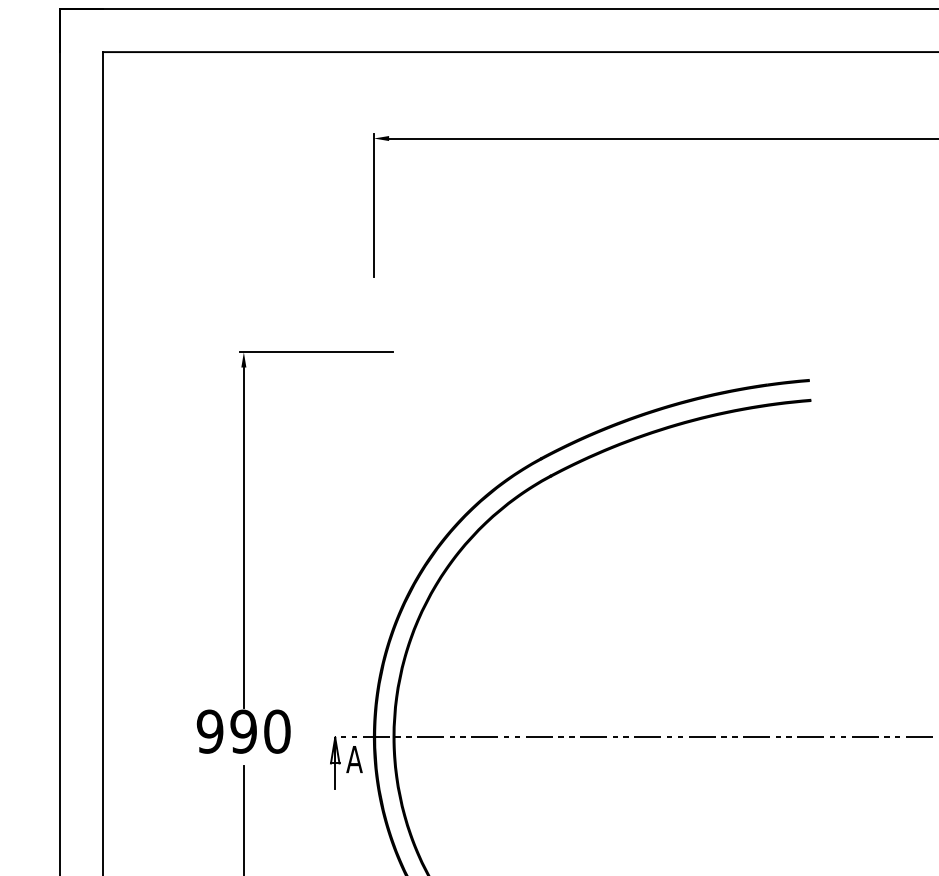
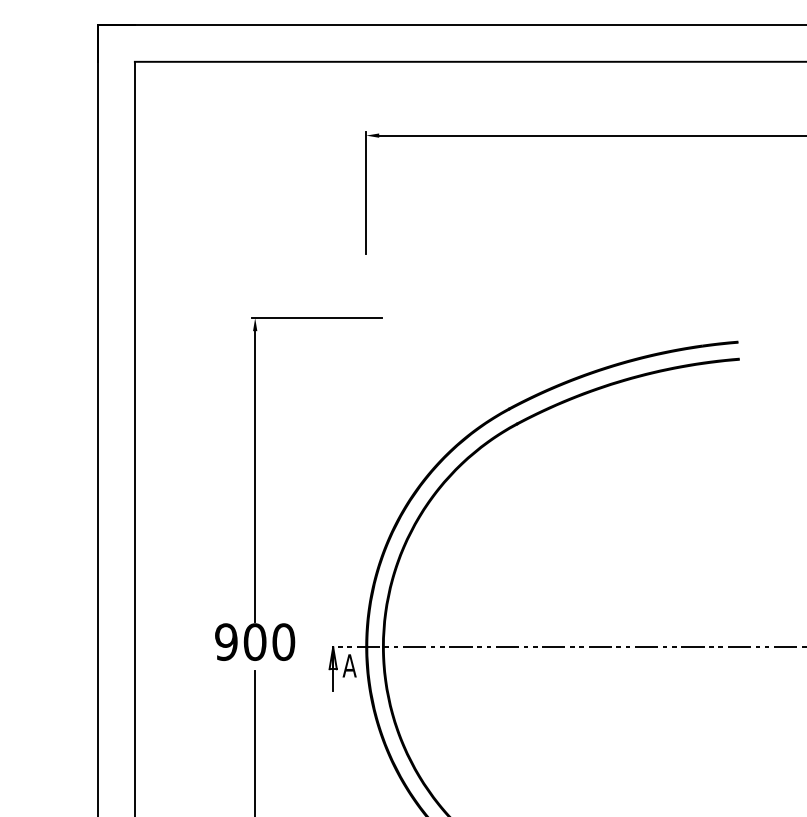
text: (243, 730) -> (254, 641), 990 -> 900

